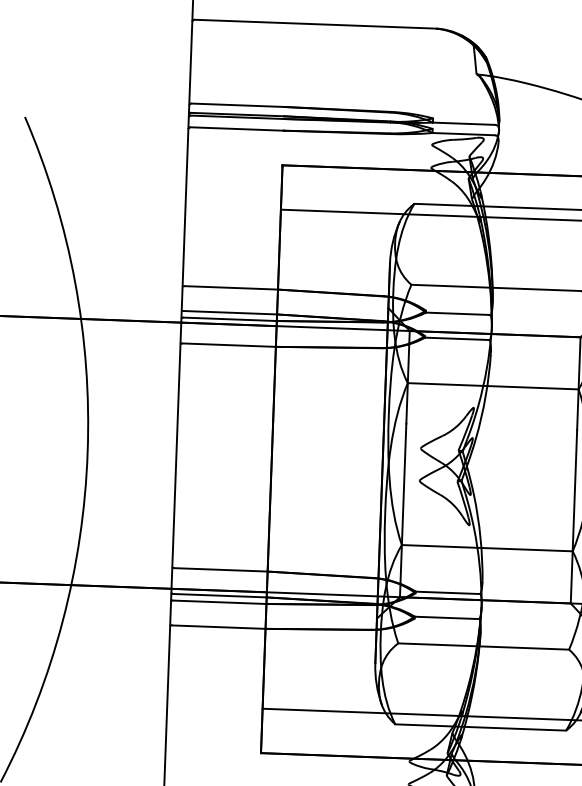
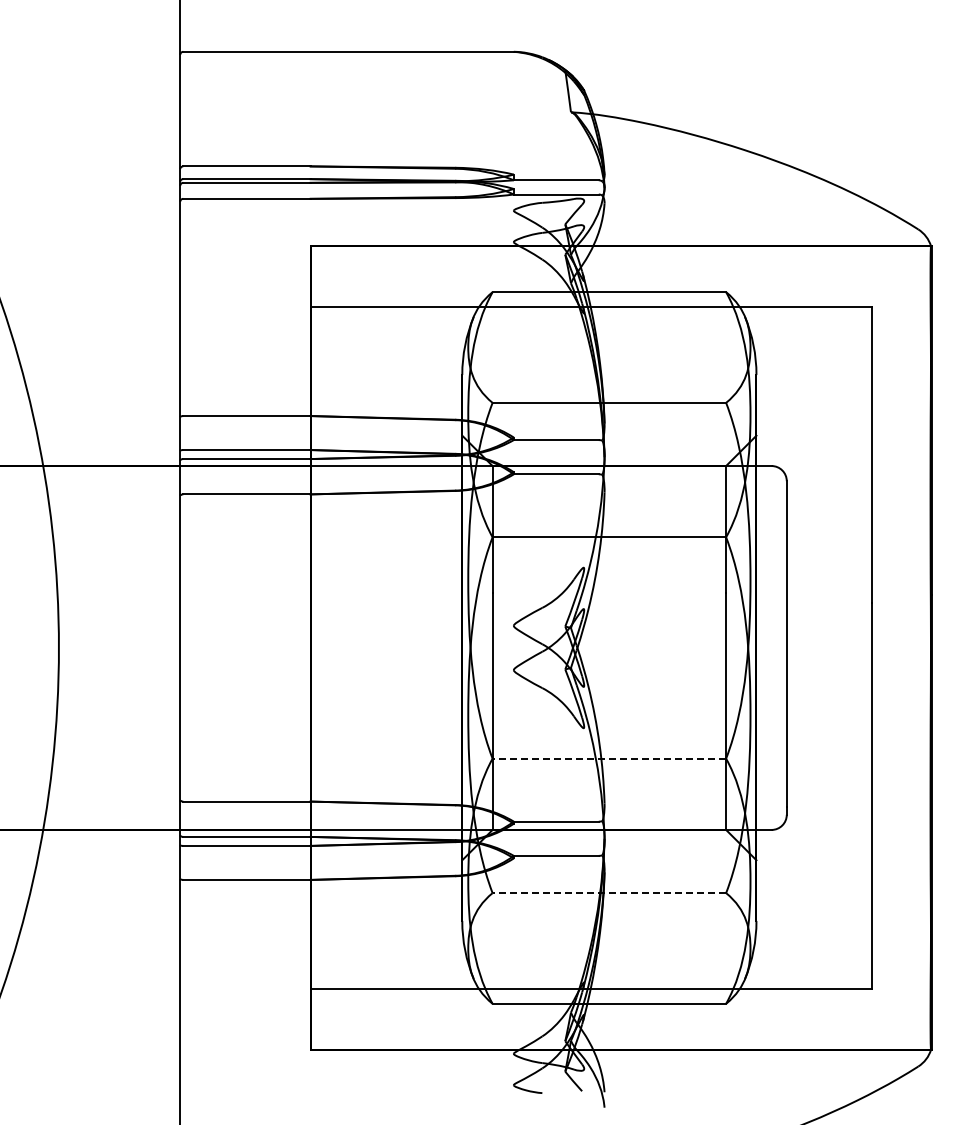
line: (487, 548) -> (609, 758), solid -> dashed
line: (483, 646) -> (609, 893), solid -> dashed

